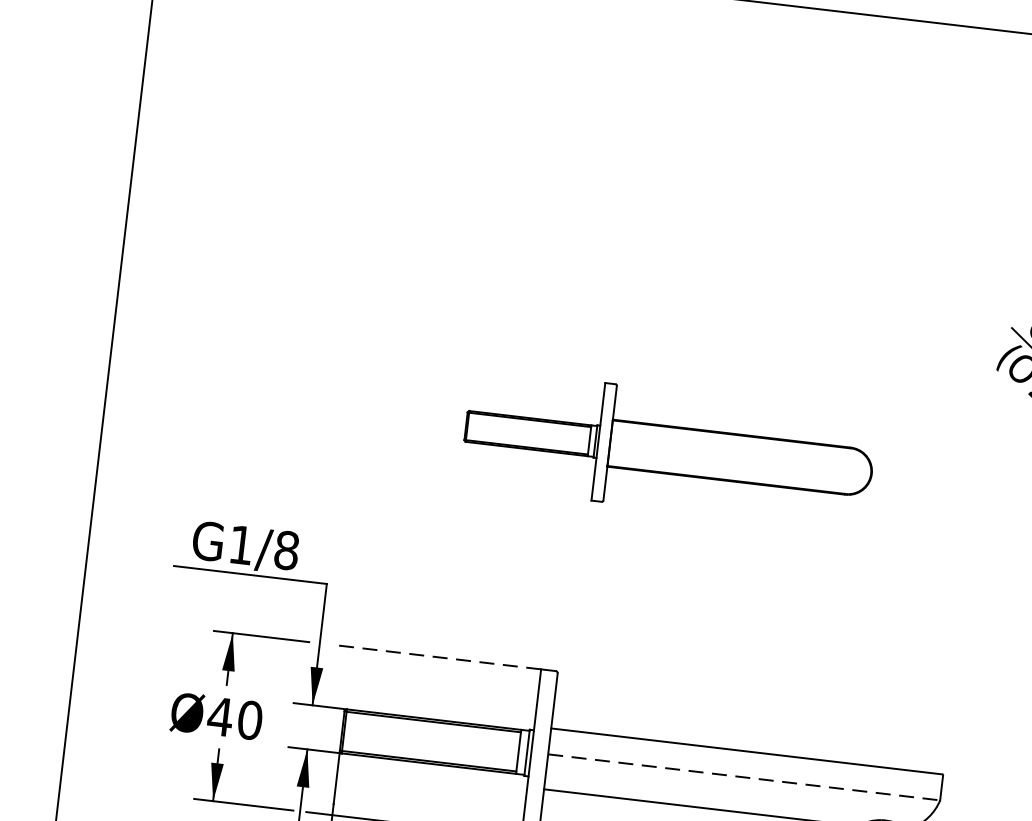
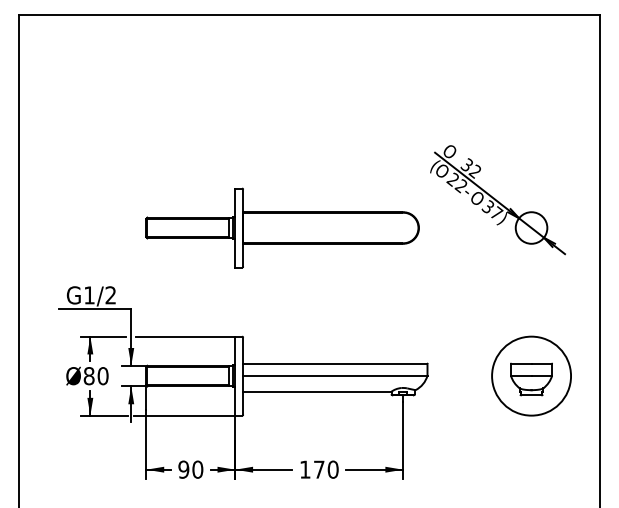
part: (668, 448) -> (282, 227), size x1.43
text: (285, 550) -> (110, 295), G1/8 -> G1/2
line: (435, 656) -> (185, 336), dashed -> solid
text: (218, 717) -> (88, 376), Ø40 -> Ø80
line: (744, 777) -> (335, 375), dashed -> solid

